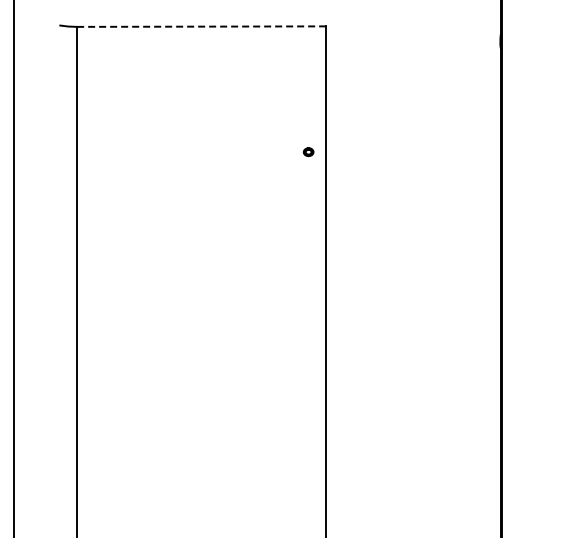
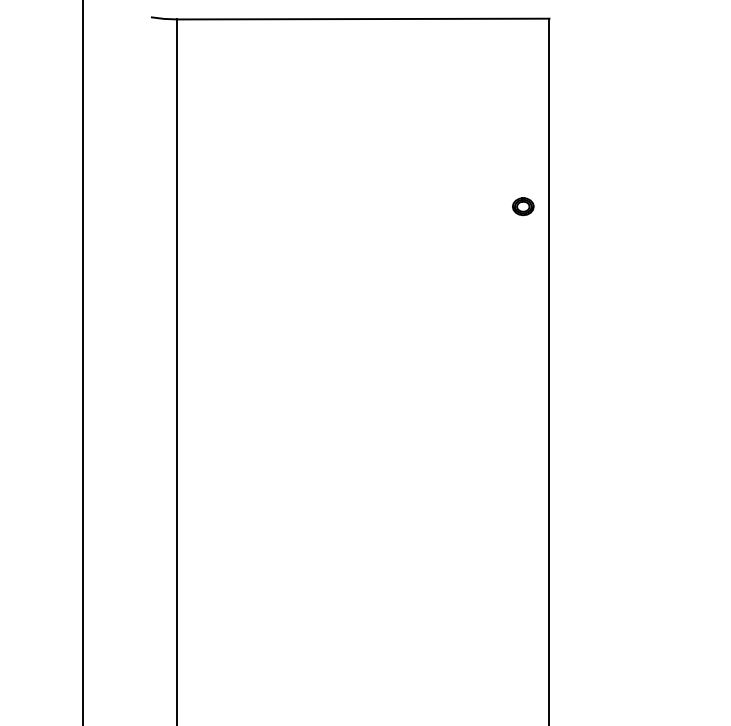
line: (201, 26) -> (363, 18), dashed -> solid
part: (308, 151) -> (522, 205), size x1.43

